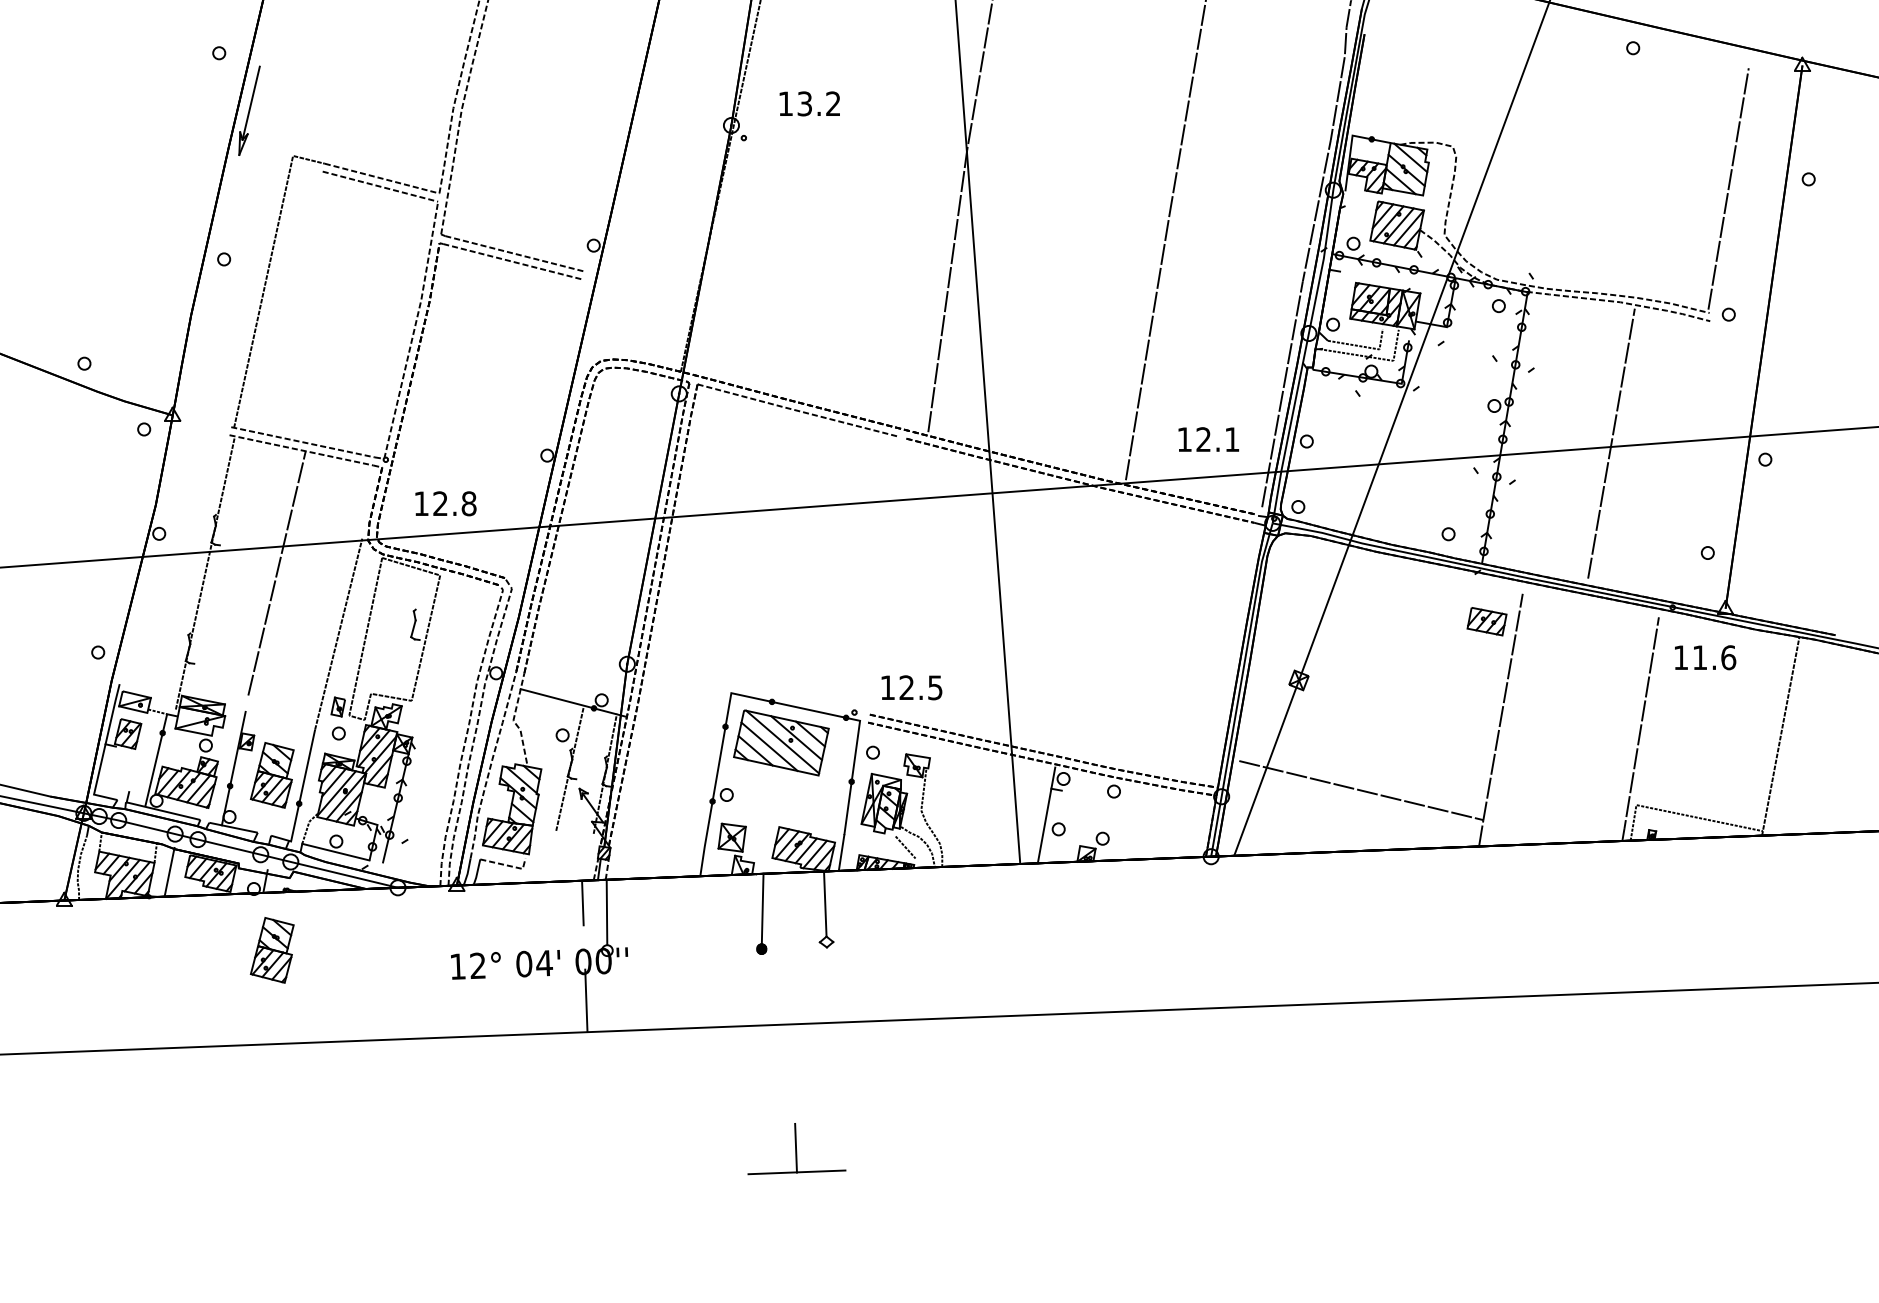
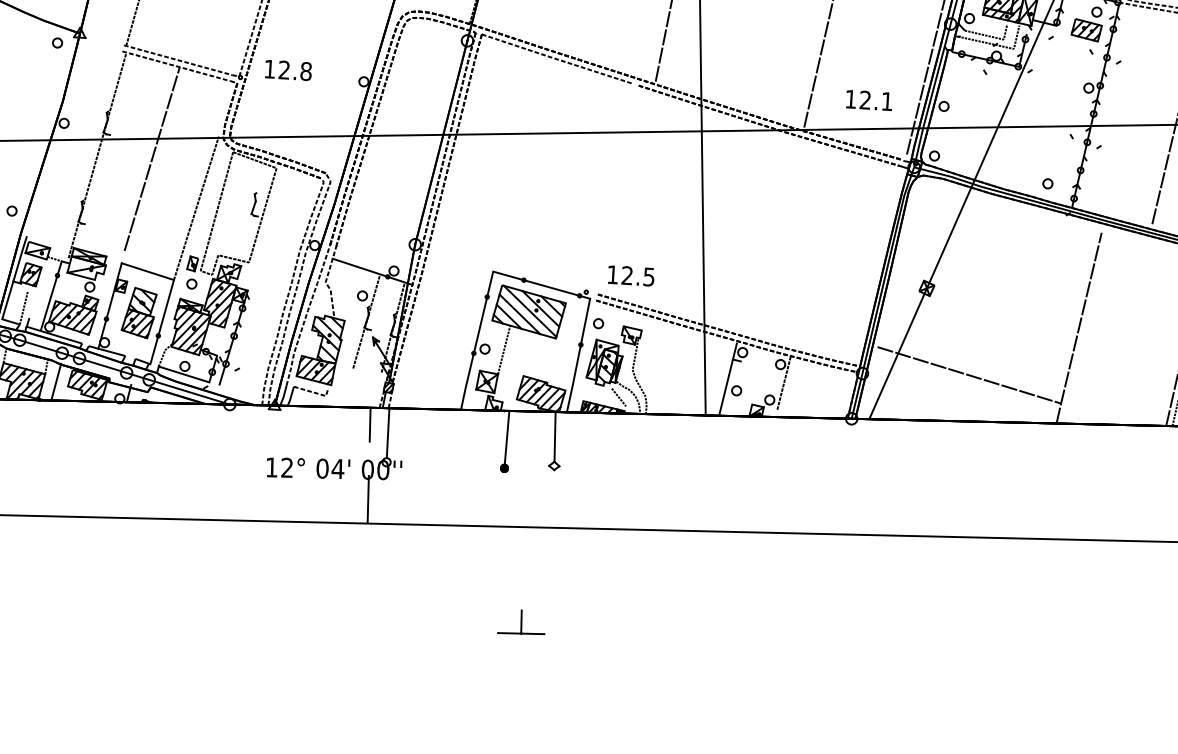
text: (445, 503) -> (288, 70), moved
part: (1486, 621) -> (1086, 30), moved
line: (280, 720) -> (147, 271), added
line: (121, 778) -> (23, 308), added
line: (751, 794) -> (503, 349), added
line: (1119, 814) -> (783, 382), added
part: (271, 950) -> (130, 446), removed
part: (796, 1148) -> (521, 622), size x0.62

